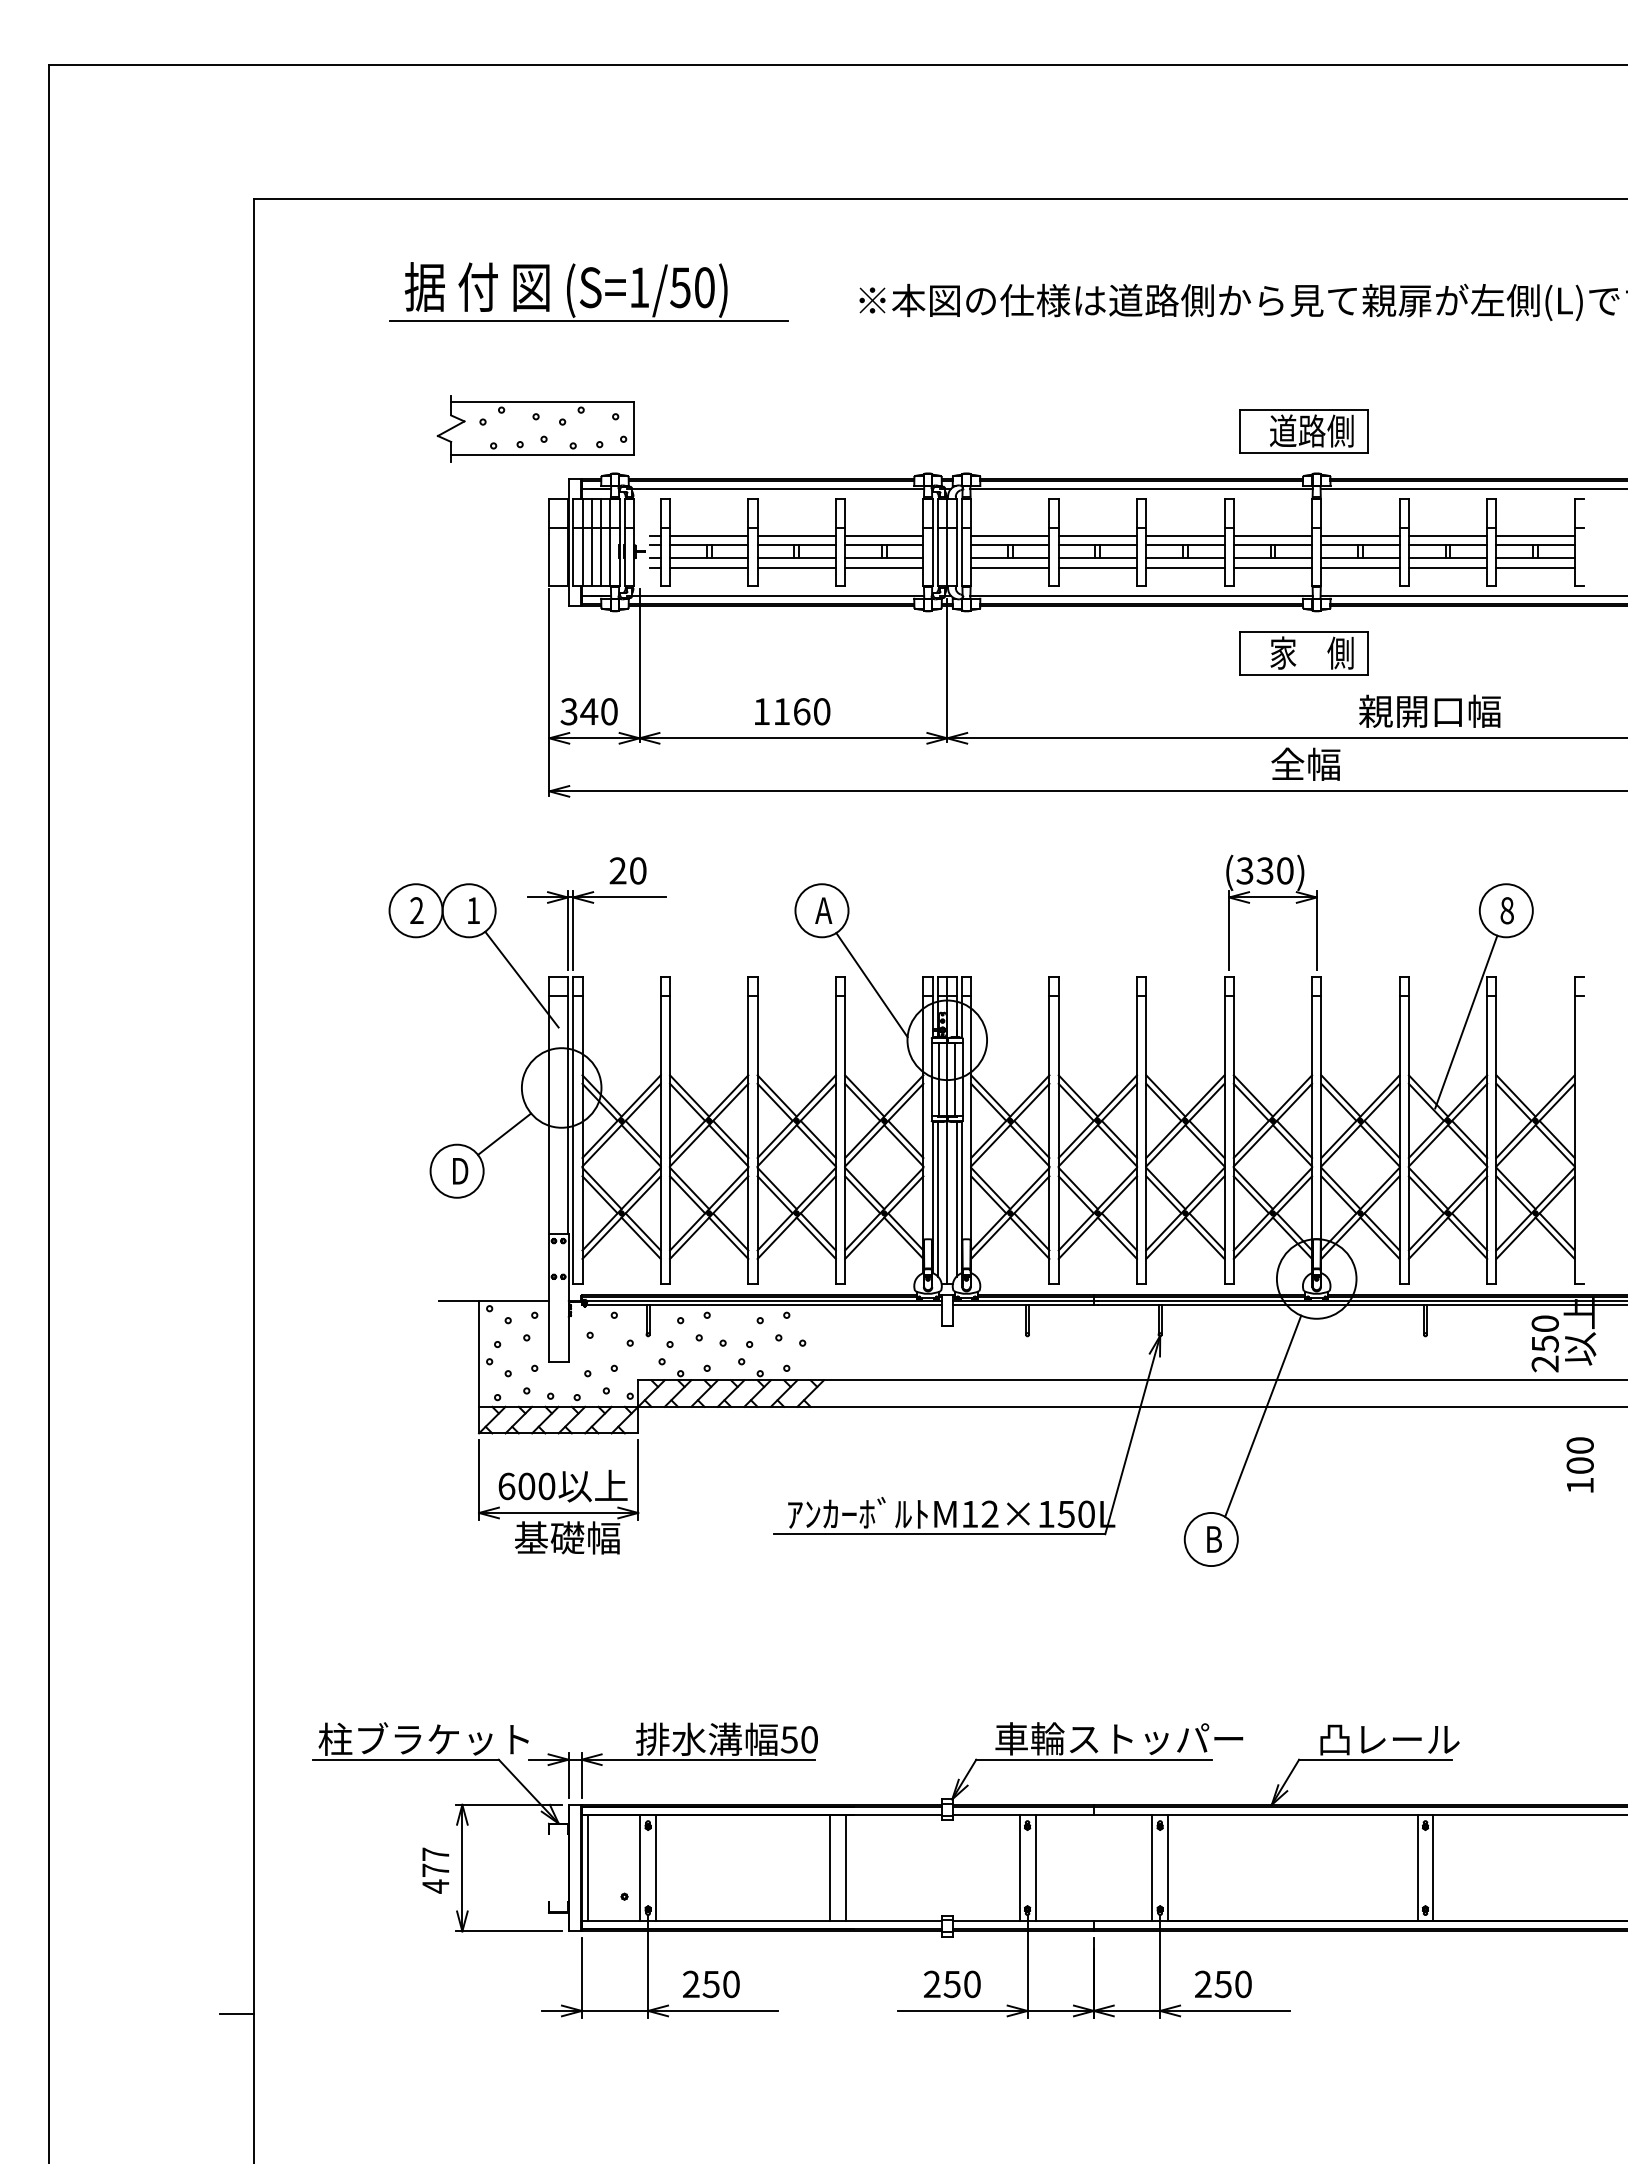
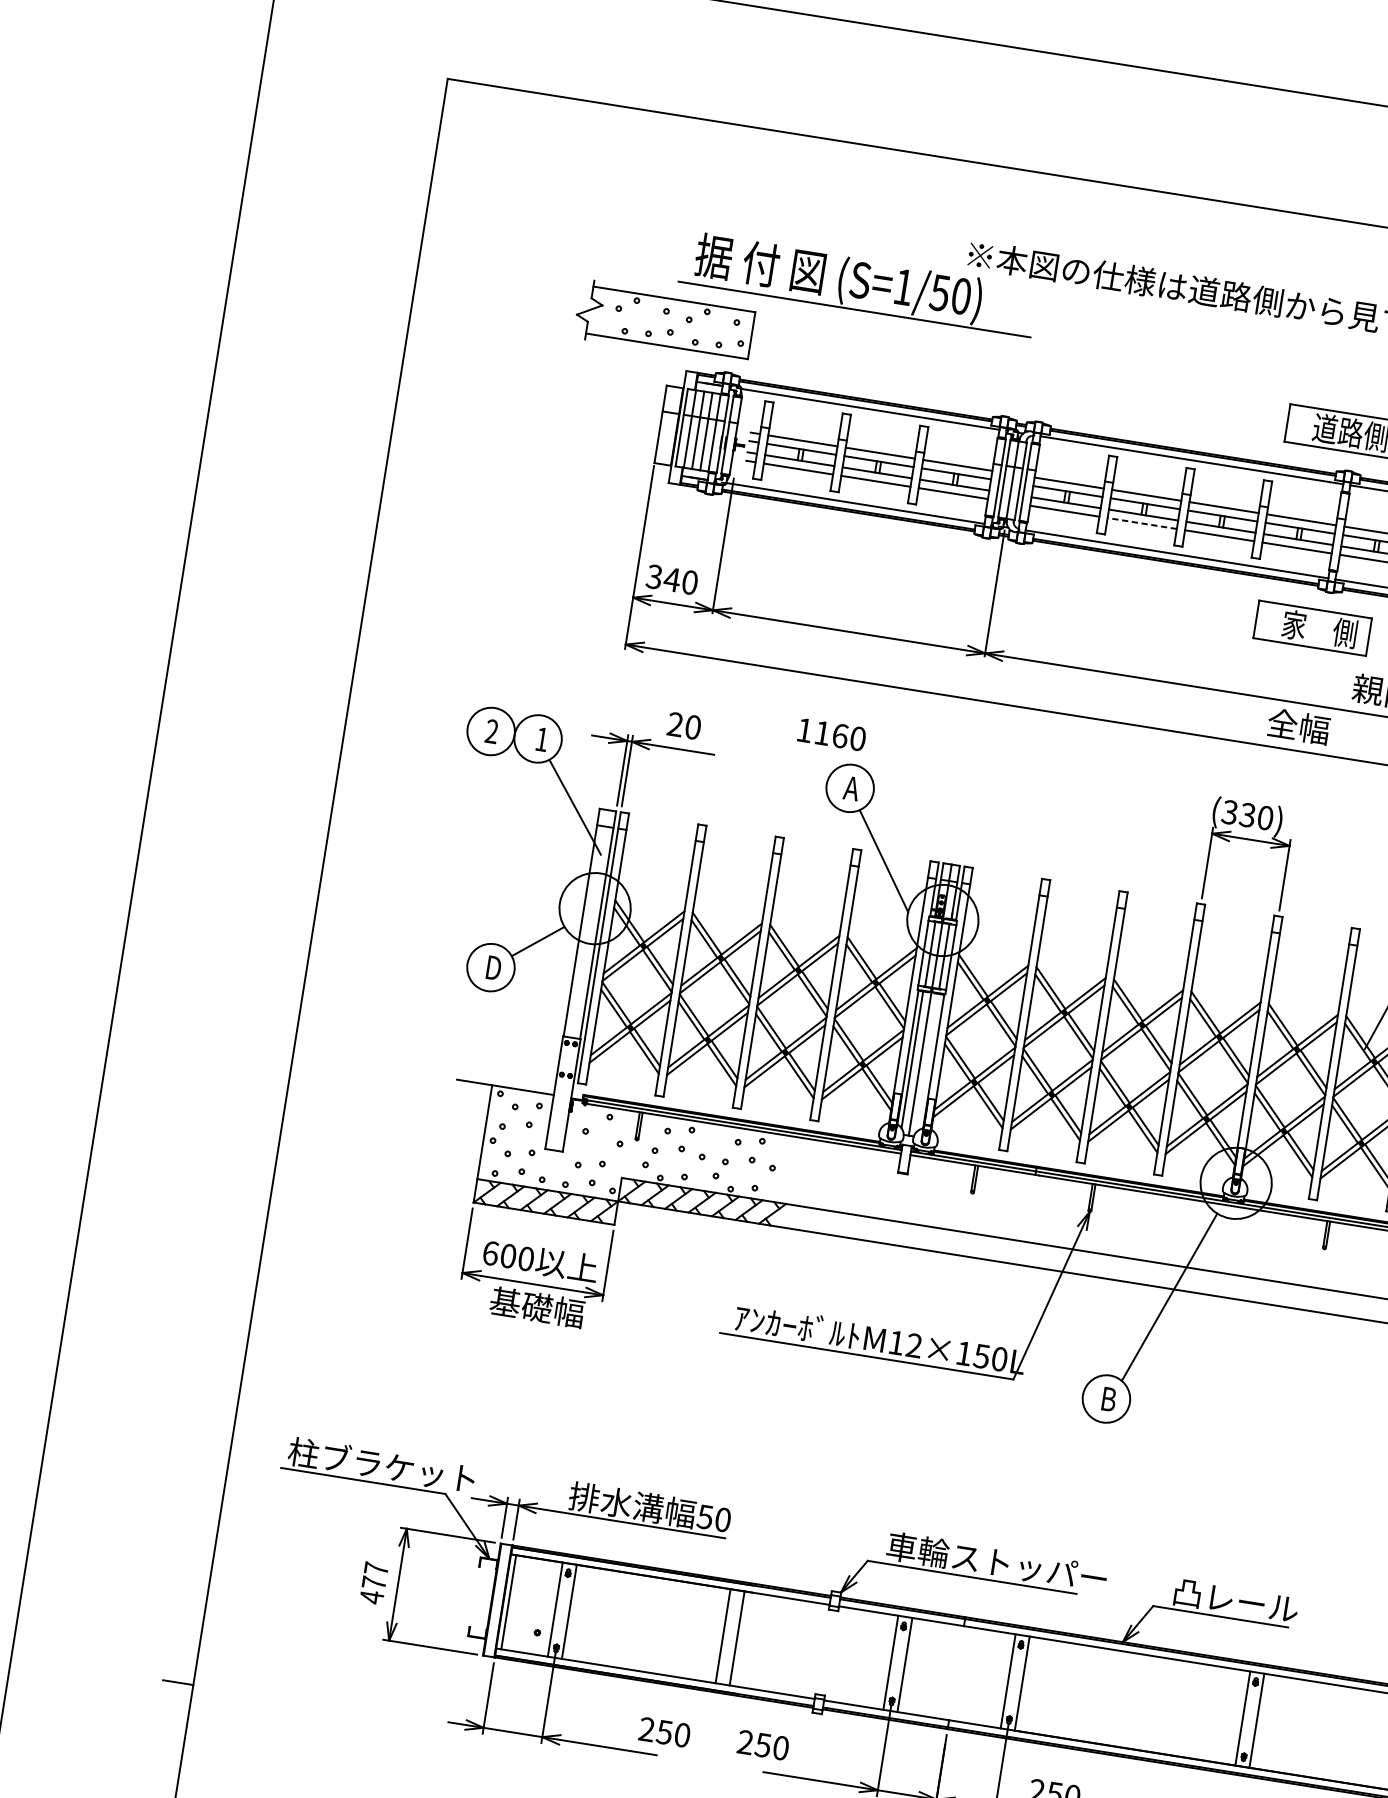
part: (588, 291) -> (858, 283), moved
line: (1097, 567) -> (1141, 523), solid -> dashed
text: (792, 711) -> (831, 734), moved
line: (956, 1199) -> (928, 1062), removed
text: (711, 1984) -> (664, 1732), moved
text: (952, 1984) -> (763, 1745), moved

